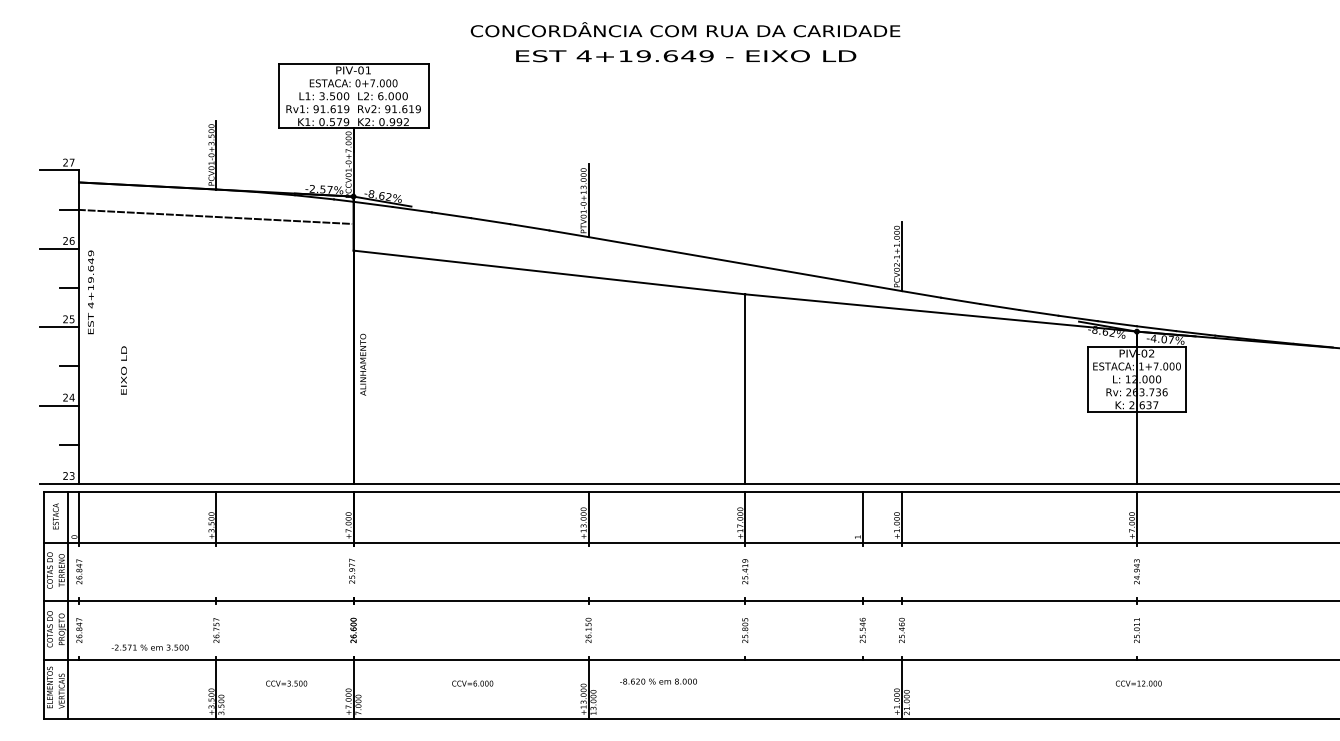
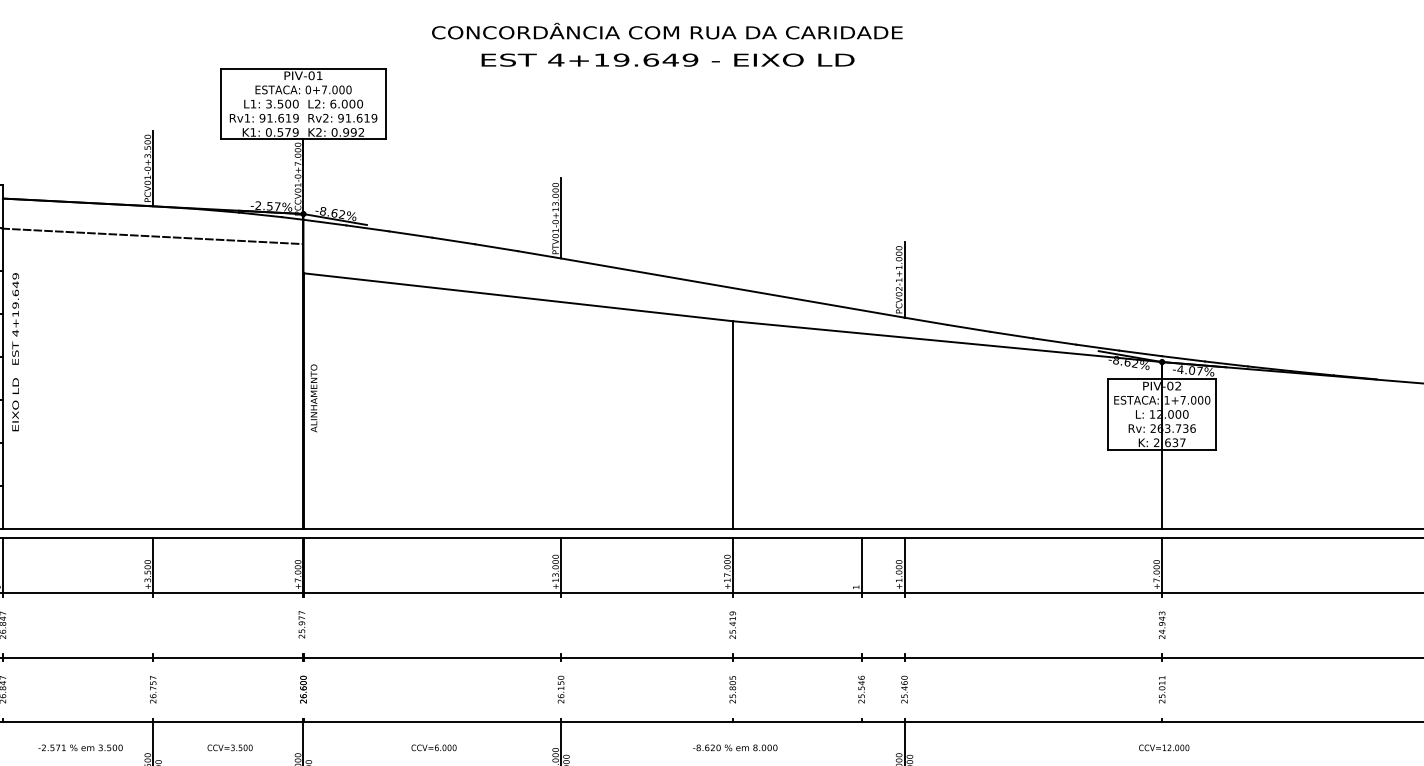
text: (123, 370) -> (15, 404), moved
text: (149, 647) -> (79, 747), moved
text: (658, 681) -> (735, 747), moved

